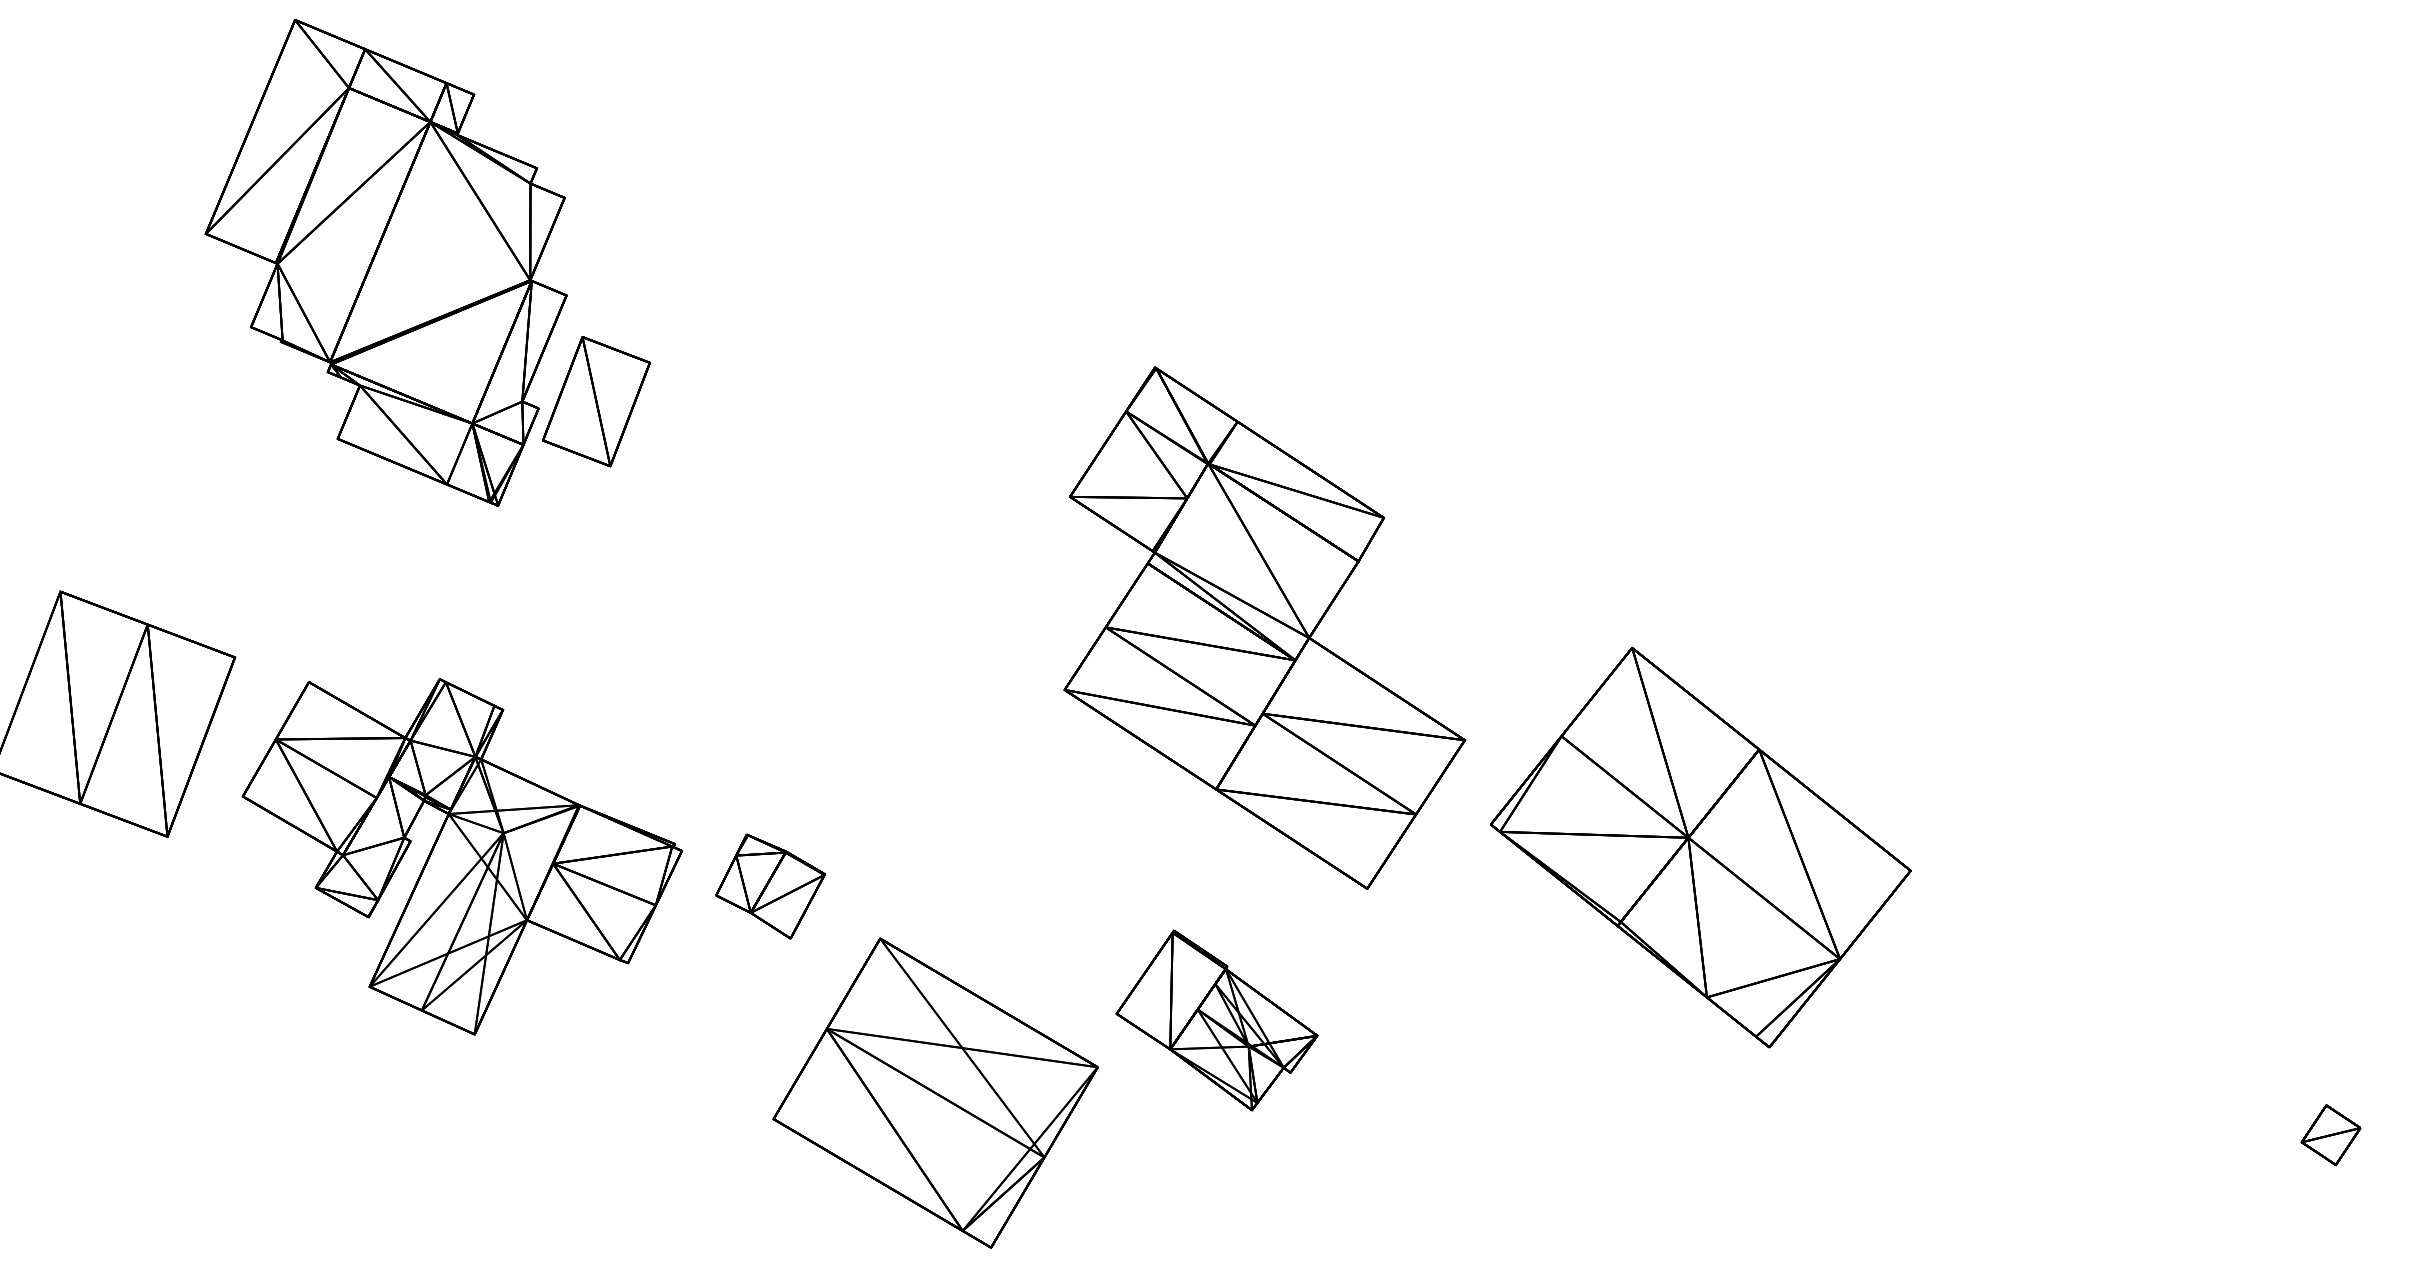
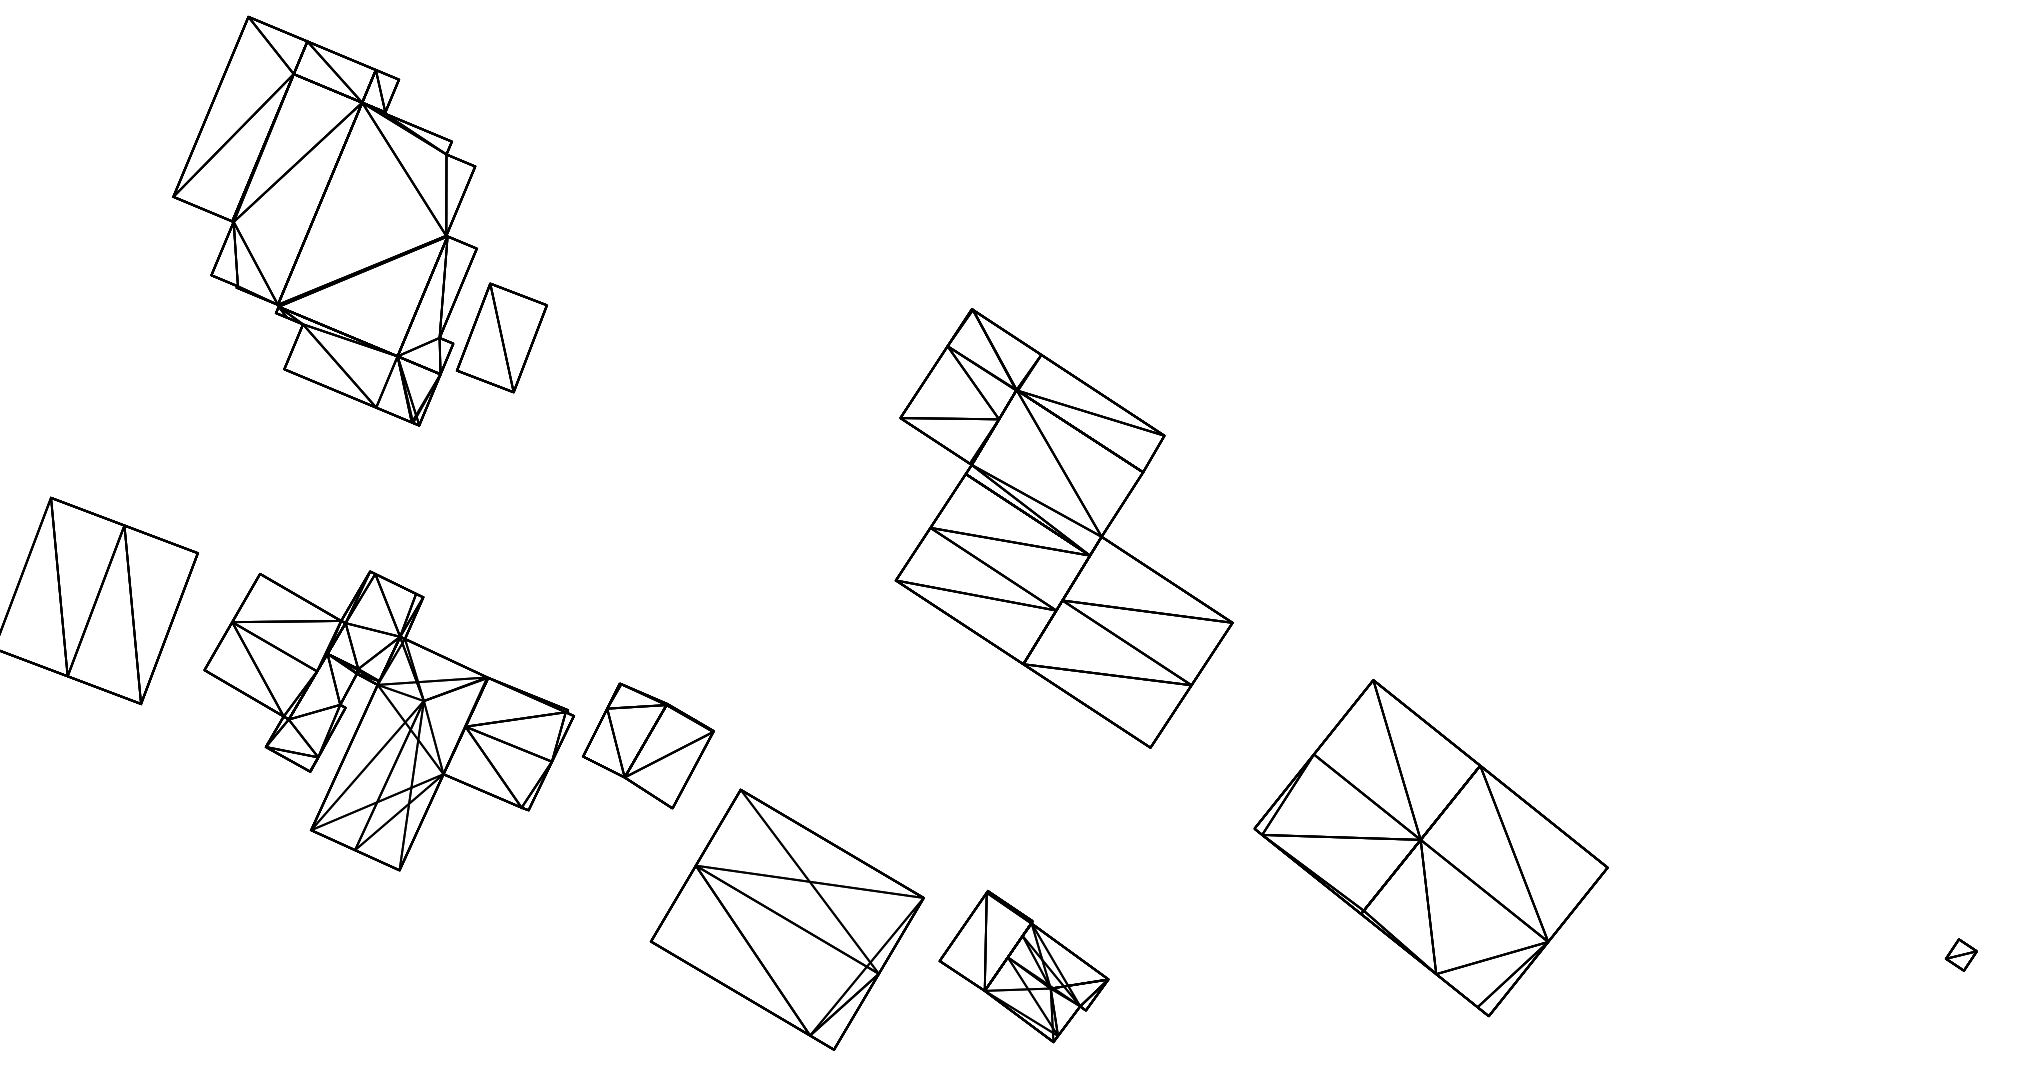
part: (1700, 848) -> (1430, 848), moved
part: (770, 886) -> (648, 745), size x1.43
part: (1216, 1020) -> (1023, 966), moved
part: (2331, 1134) -> (1961, 954), size x0.62

